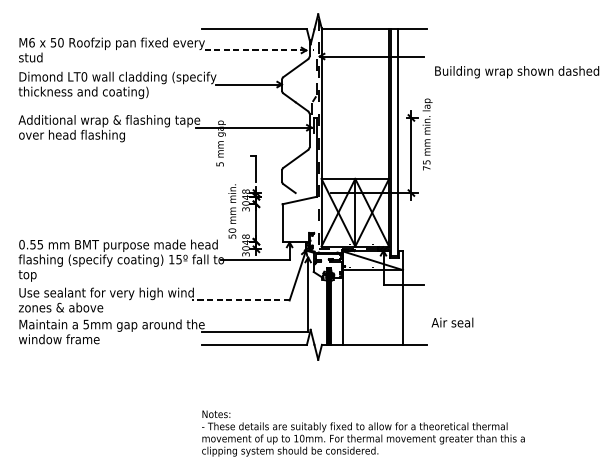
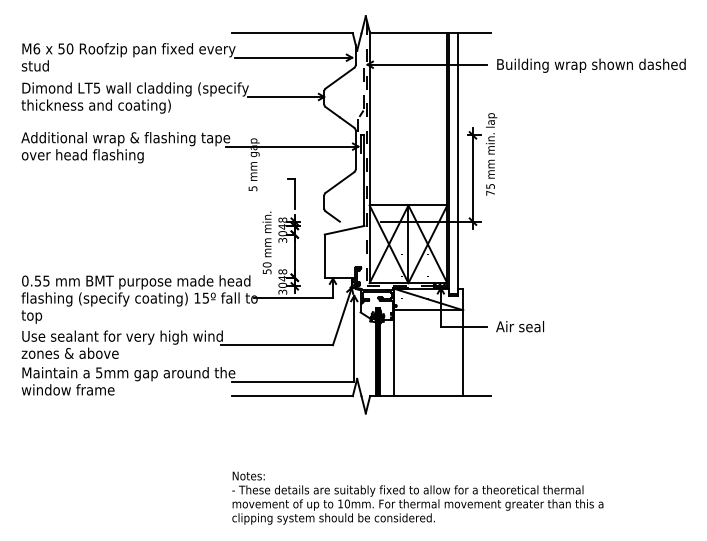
line: (255, 50) -> (293, 57), dashed -> solid
text: (517, 71) -> (591, 65), moved
text: (83, 76) -> (96, 87), LT0 -> LT5
line: (241, 300) -> (277, 345), dashed -> solid
text: (451, 322) -> (519, 326), moved

